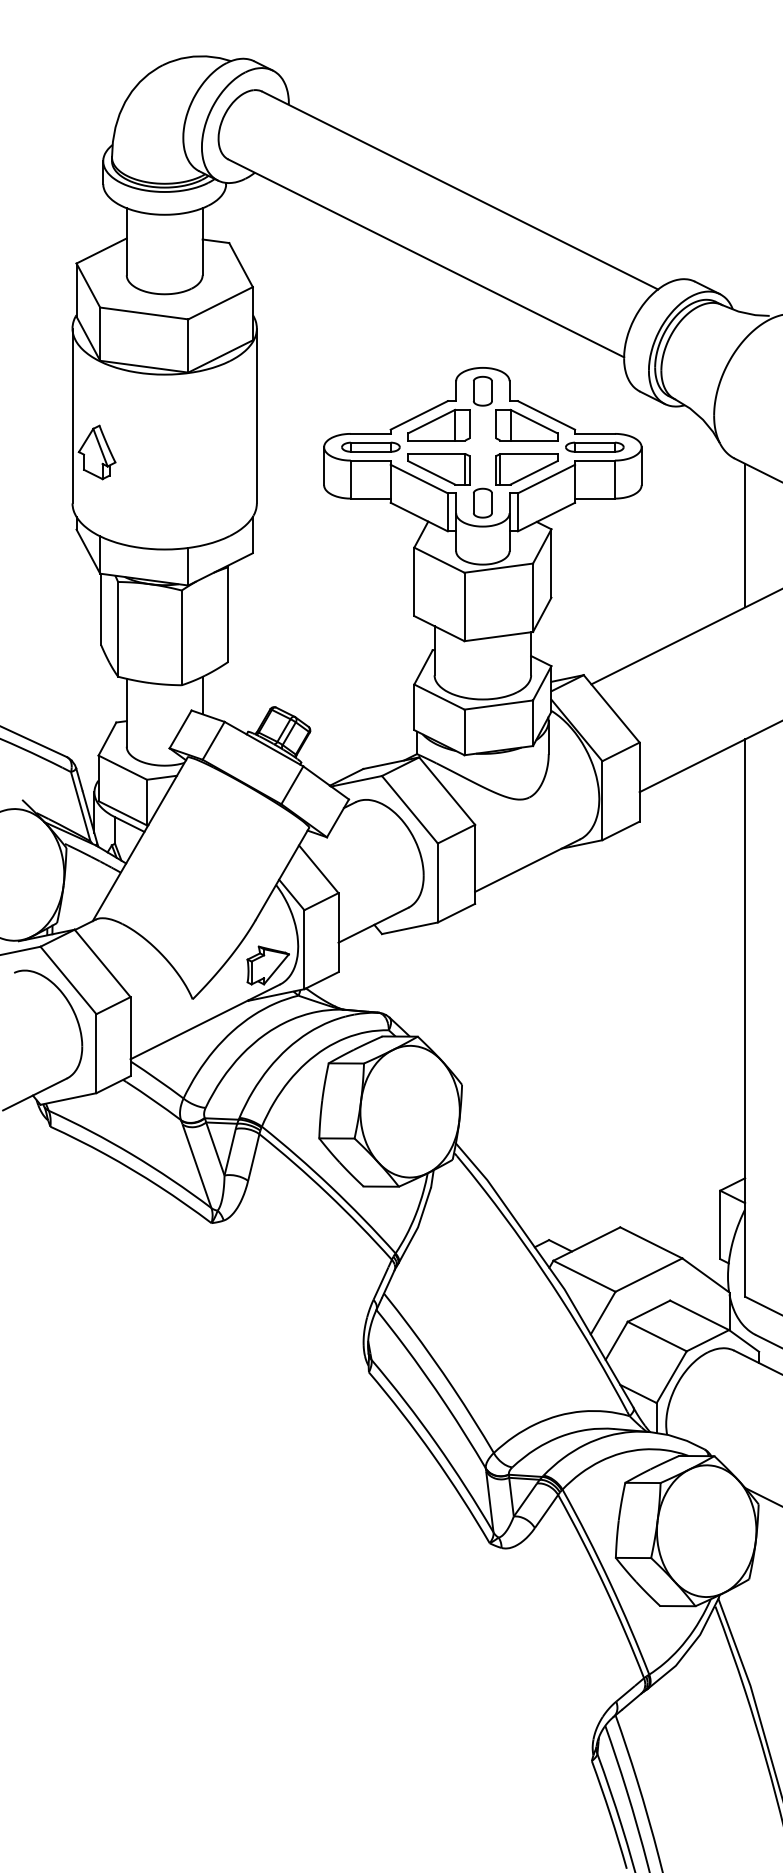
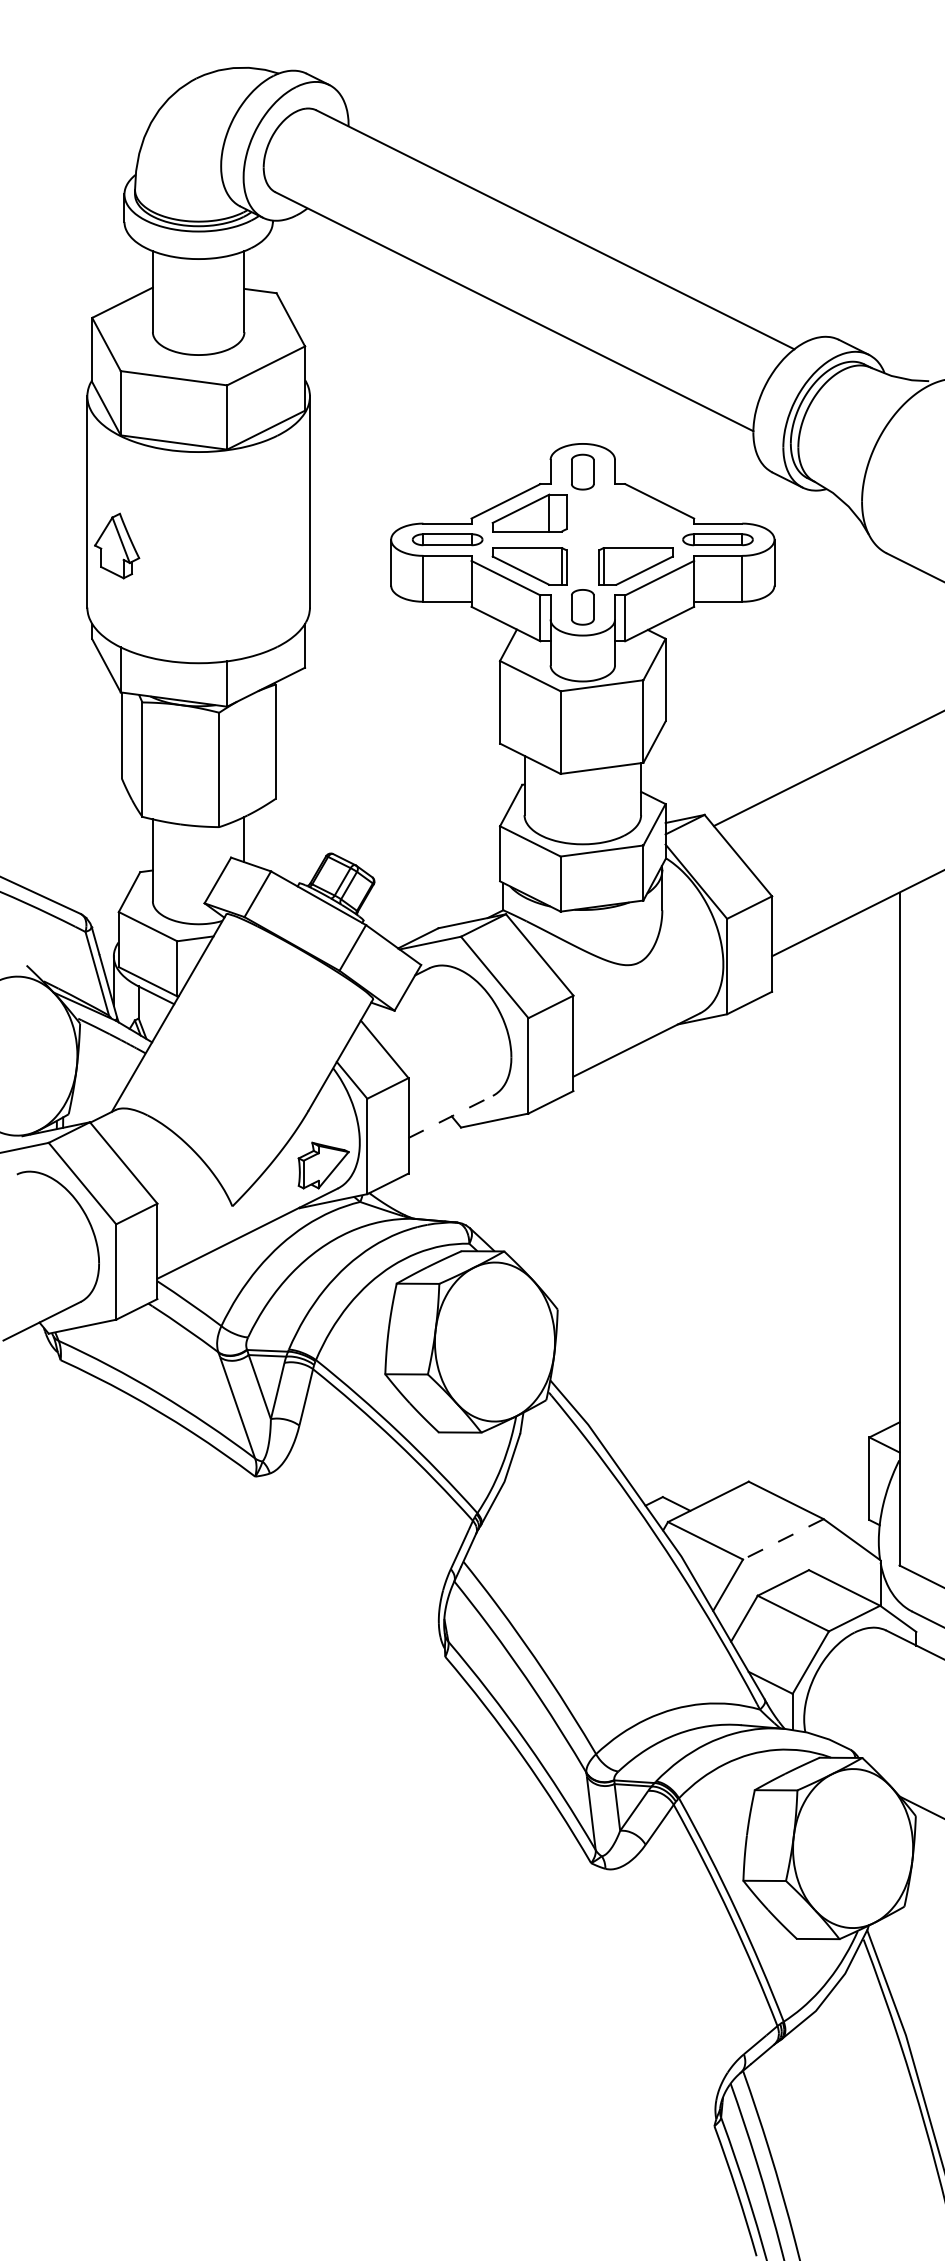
part: (526, 424) -> (635, 512), removed
line: (745, 535) -> (899, 646), removed
line: (374, 924) -> (451, 1116), solid -> dashed
line: (648, 1275) -> (782, 1539), solid -> dashed

